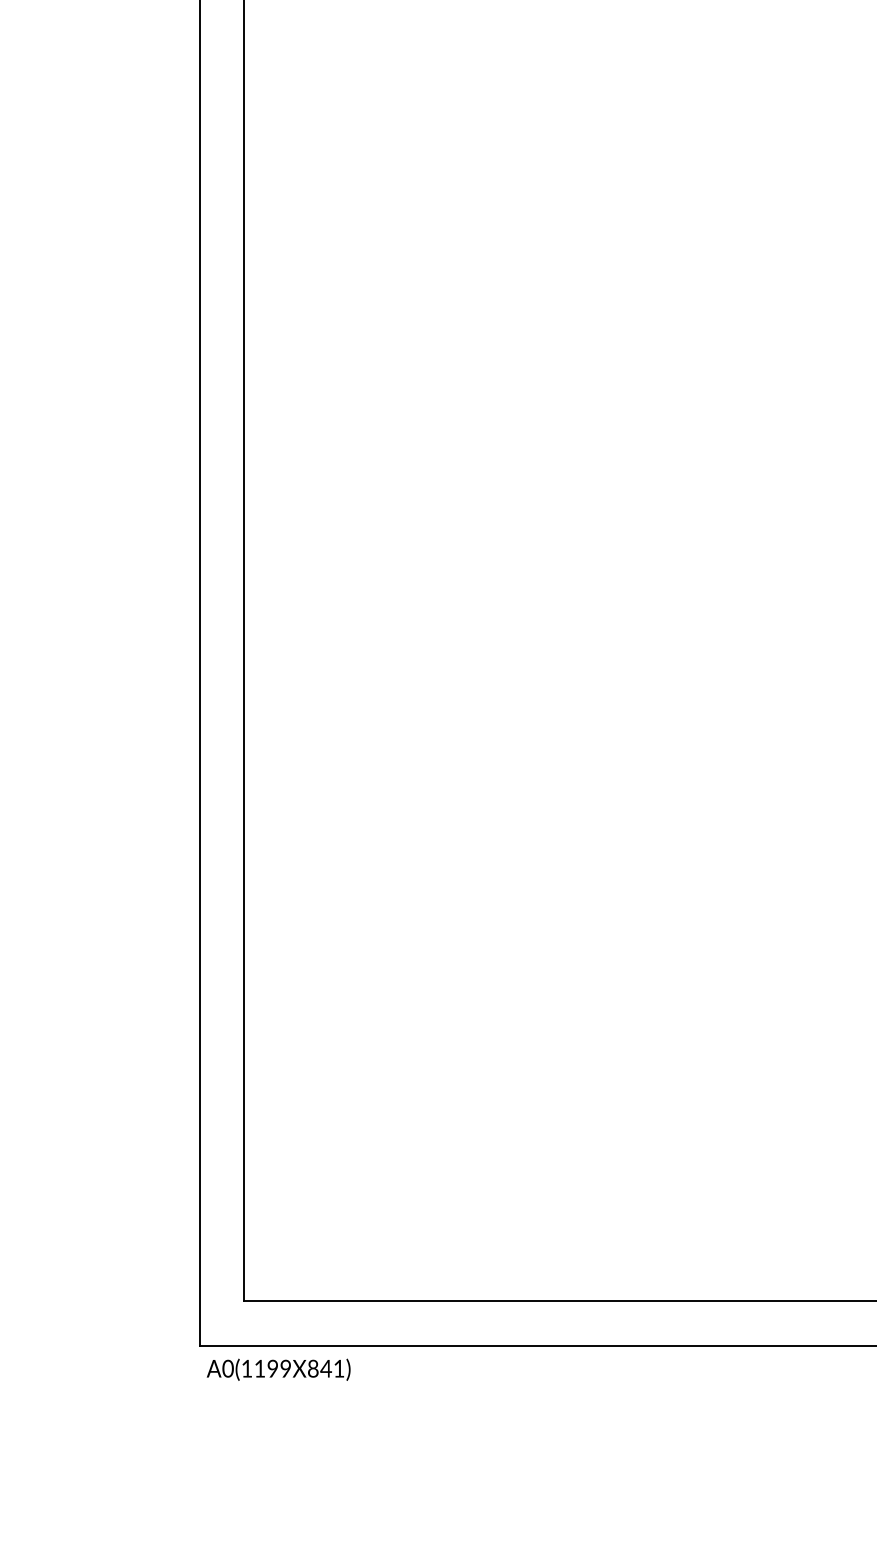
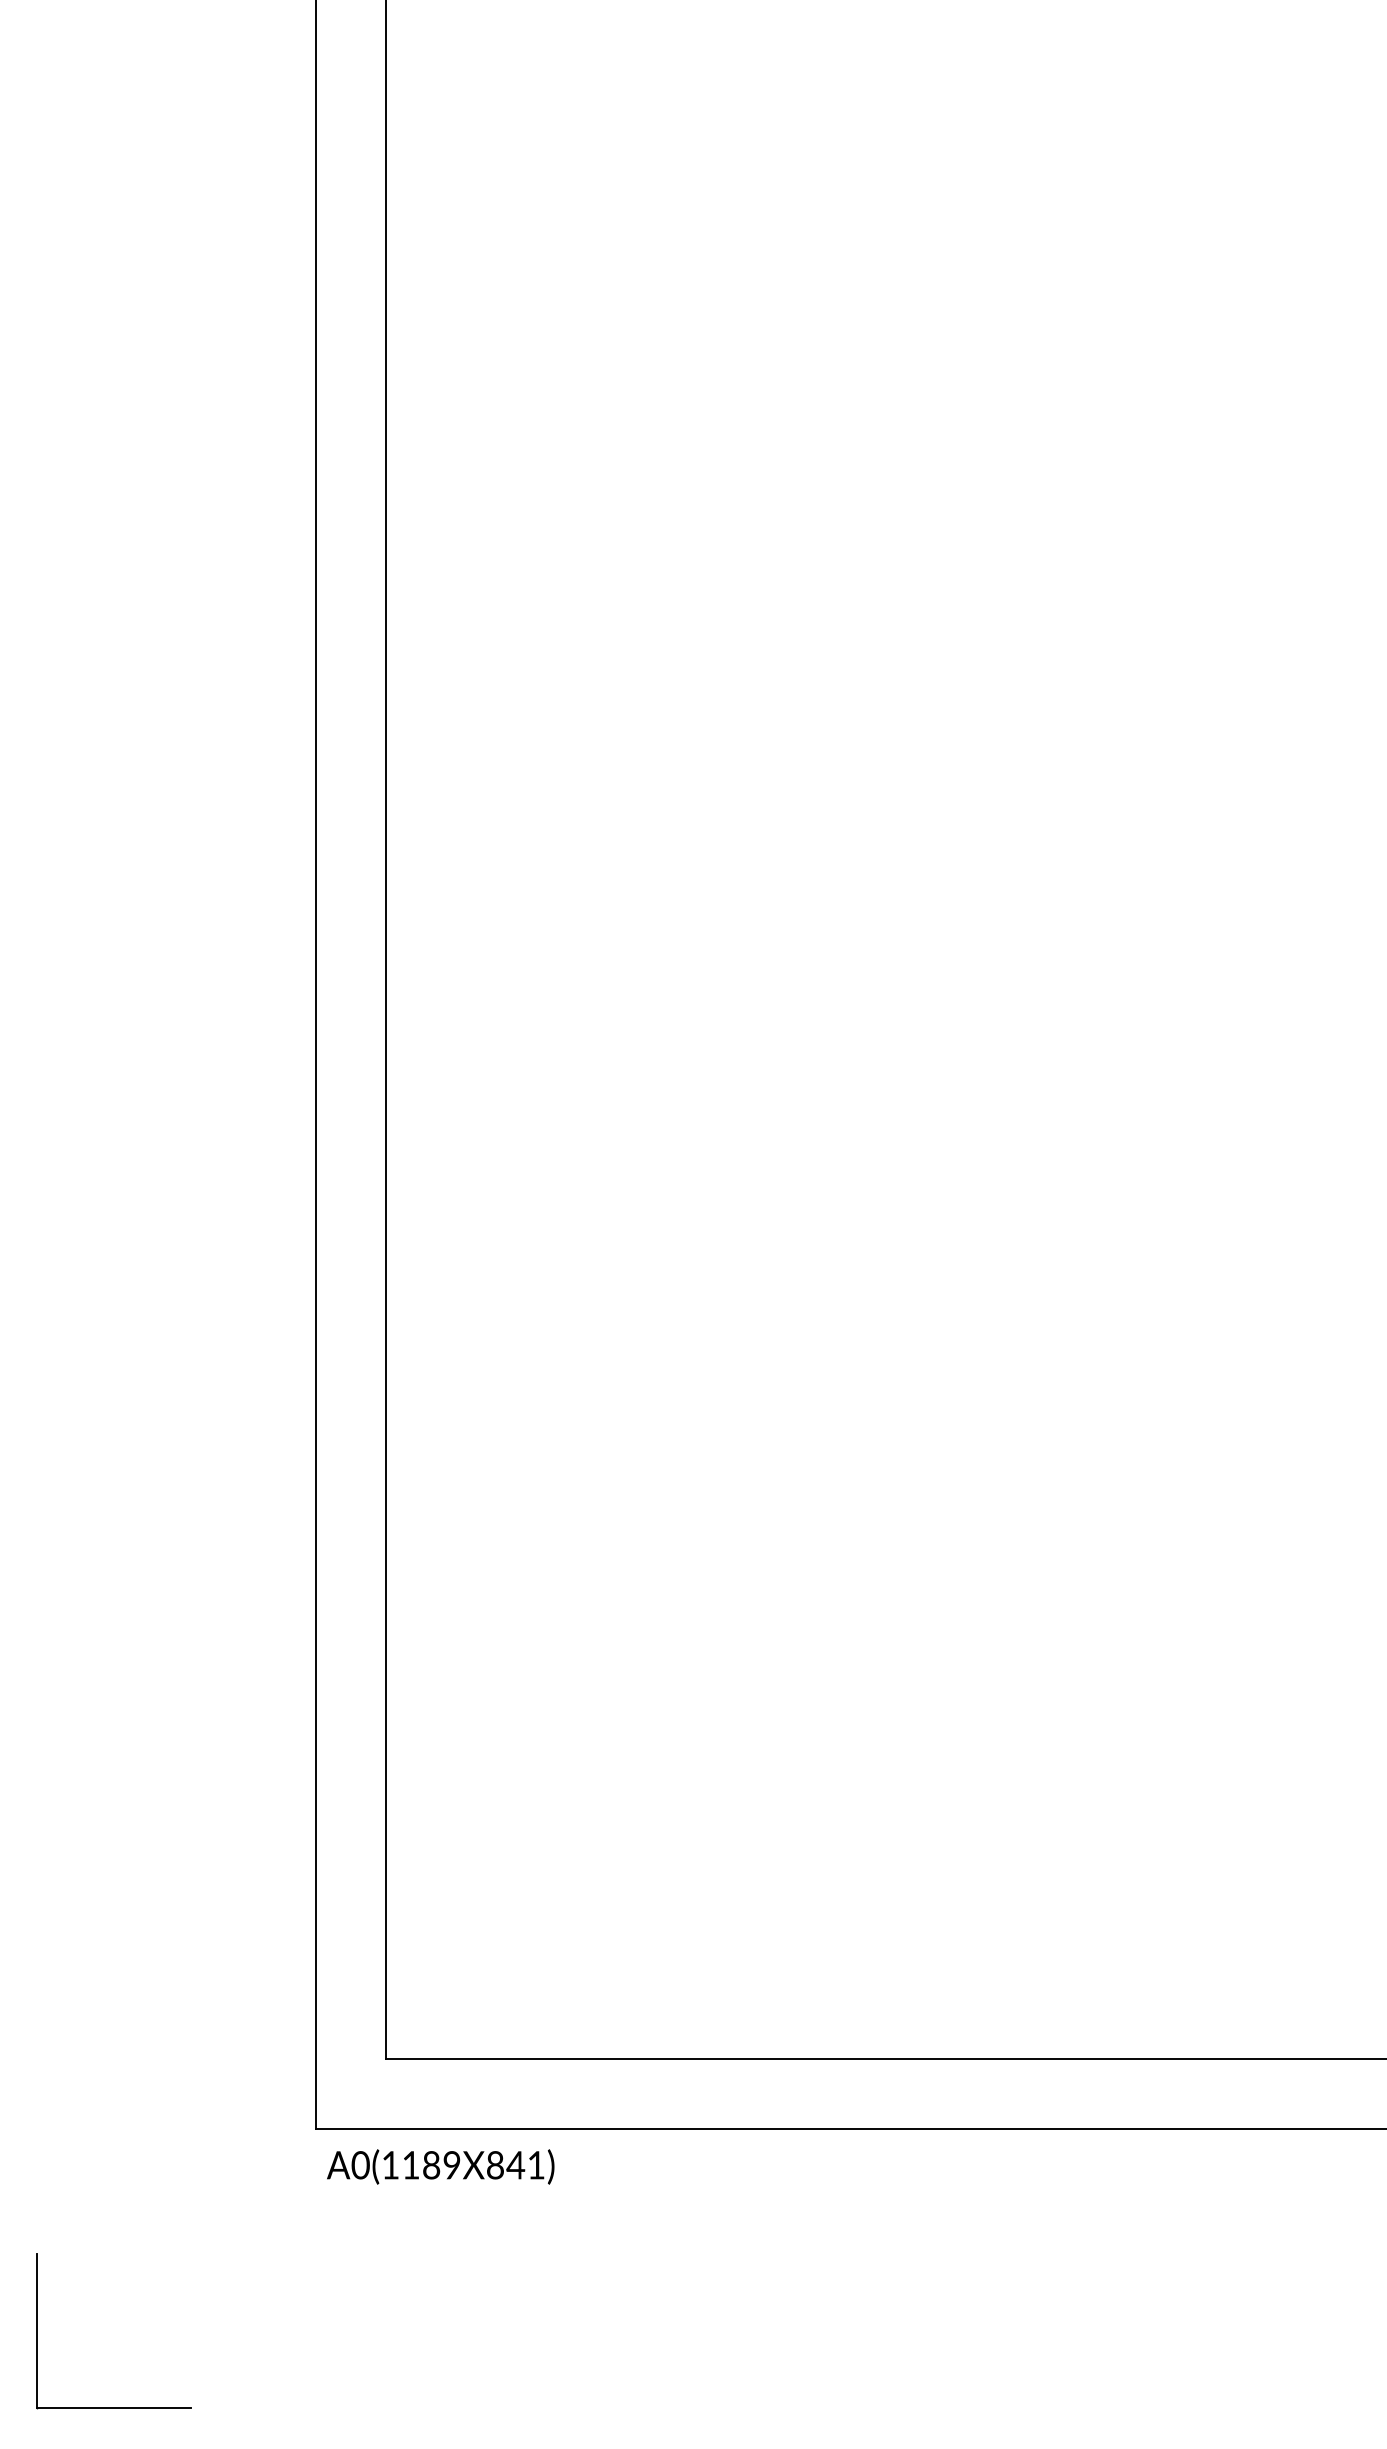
text: (272, 1369) -> (430, 2166), A0(1199X841) -> A0(1189X841)
part: (24, 1473) -> (38, 2330), added

